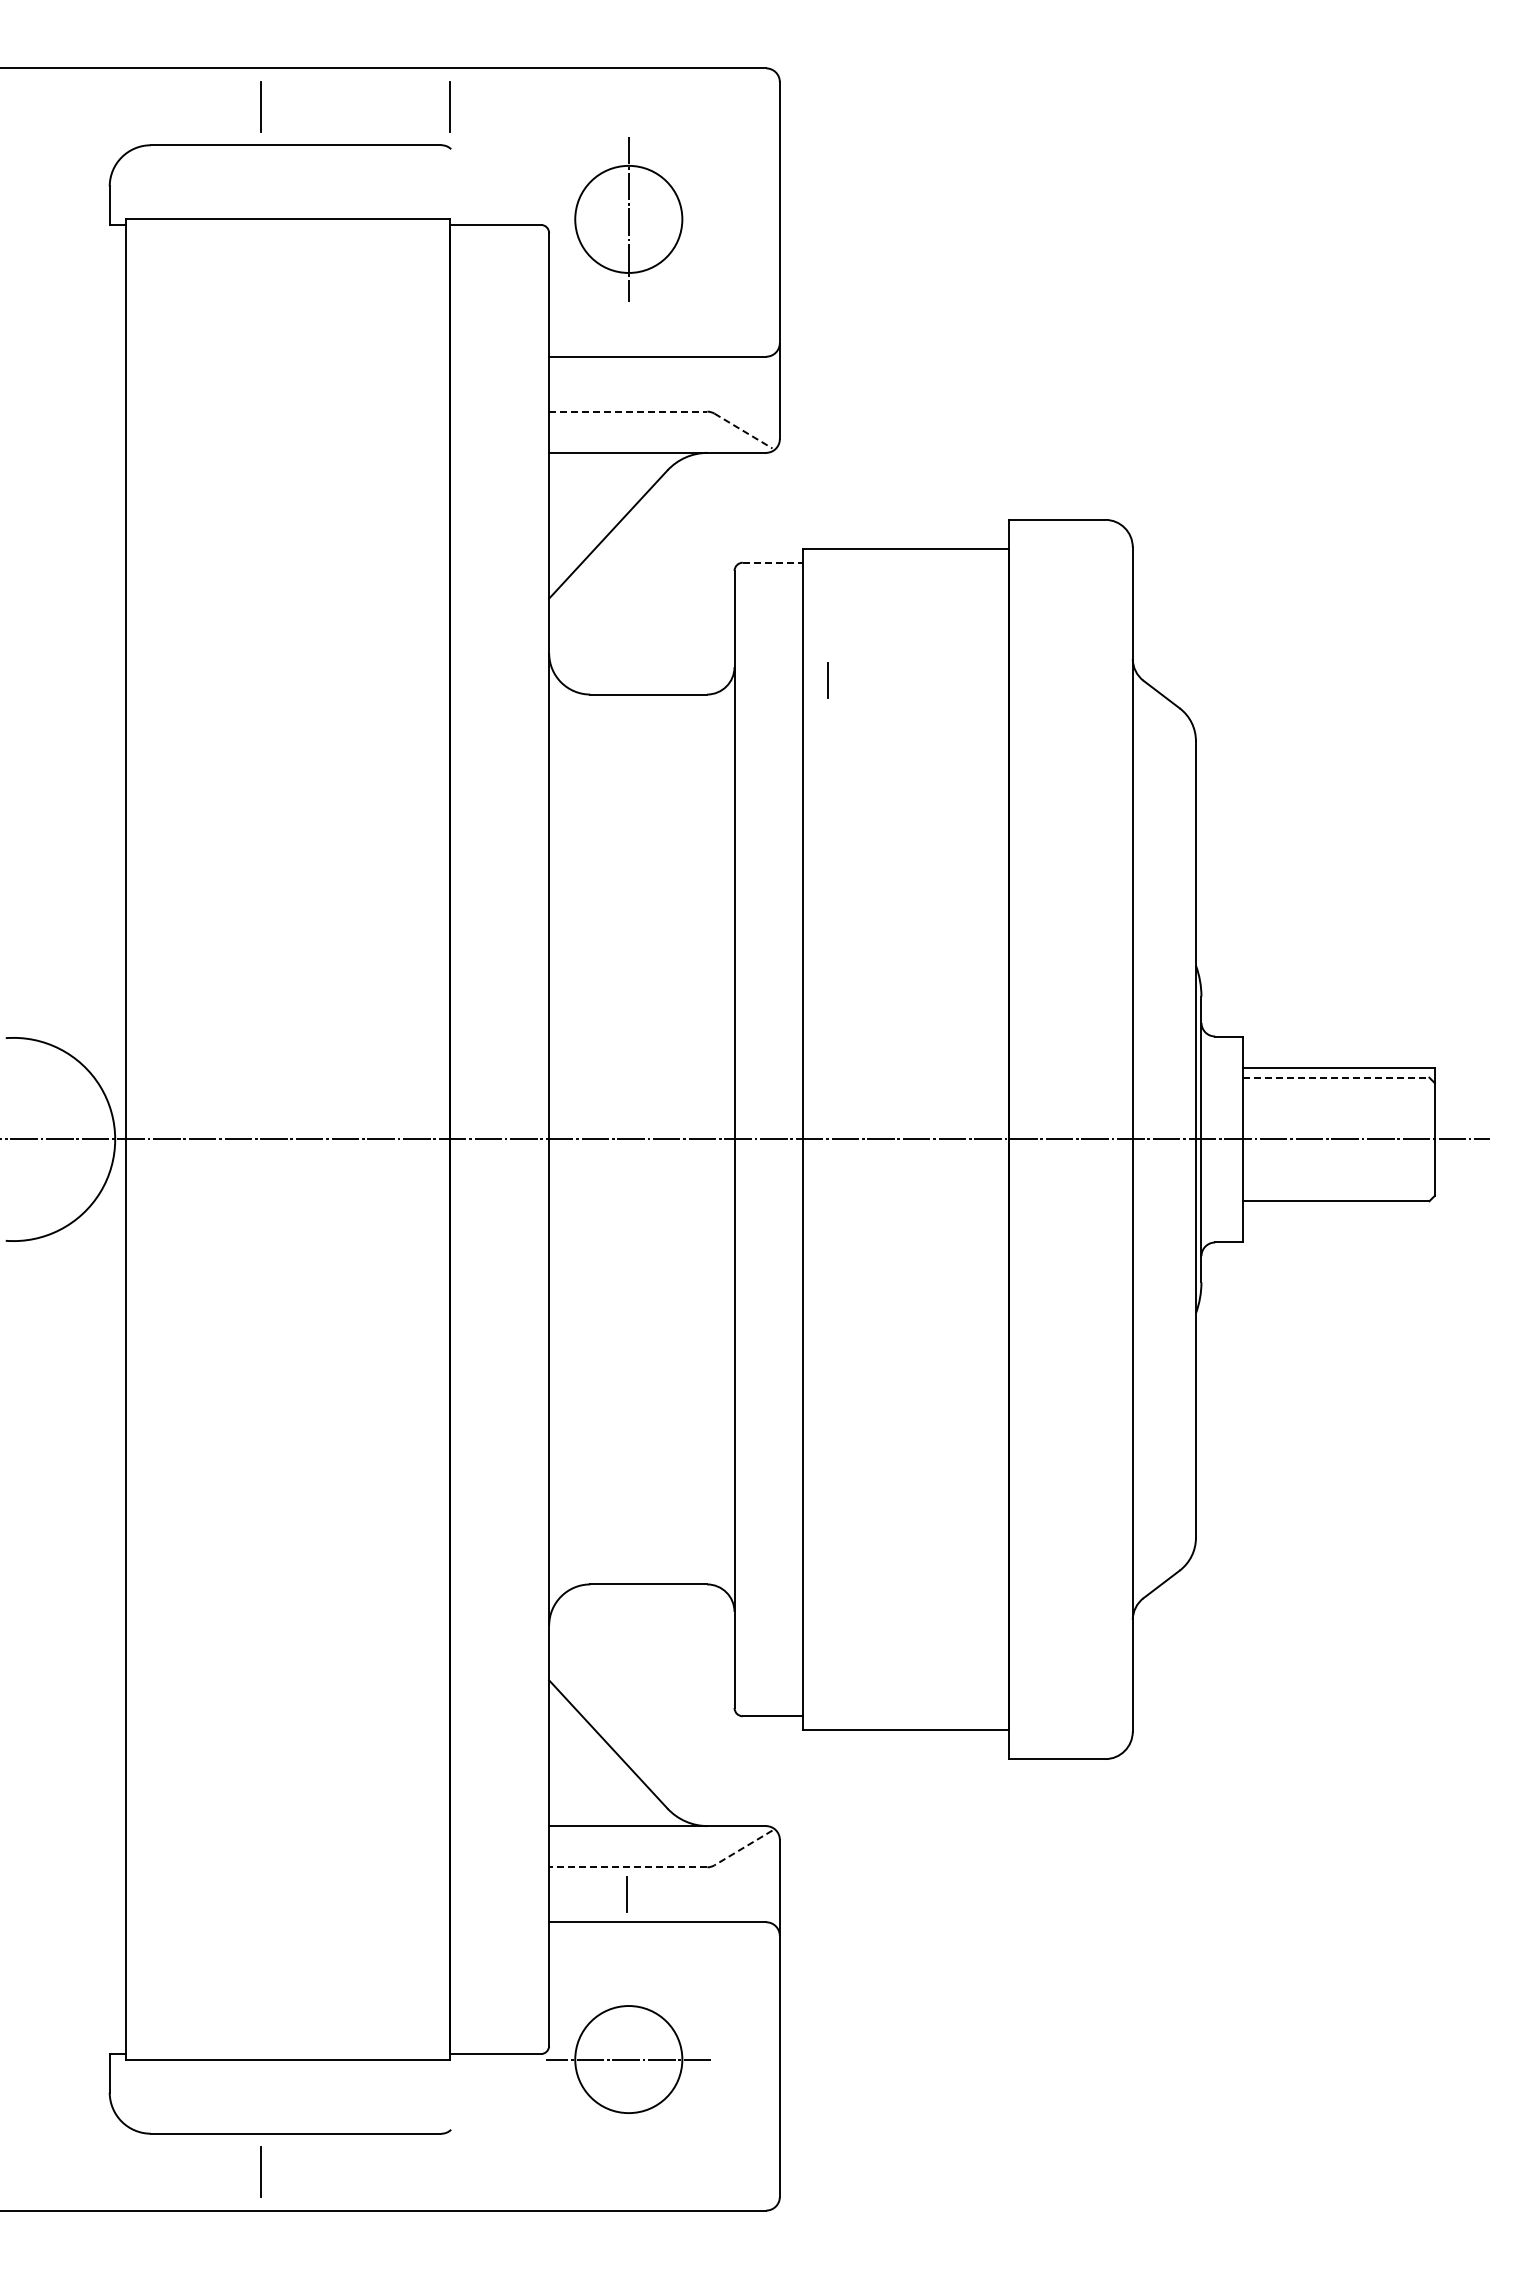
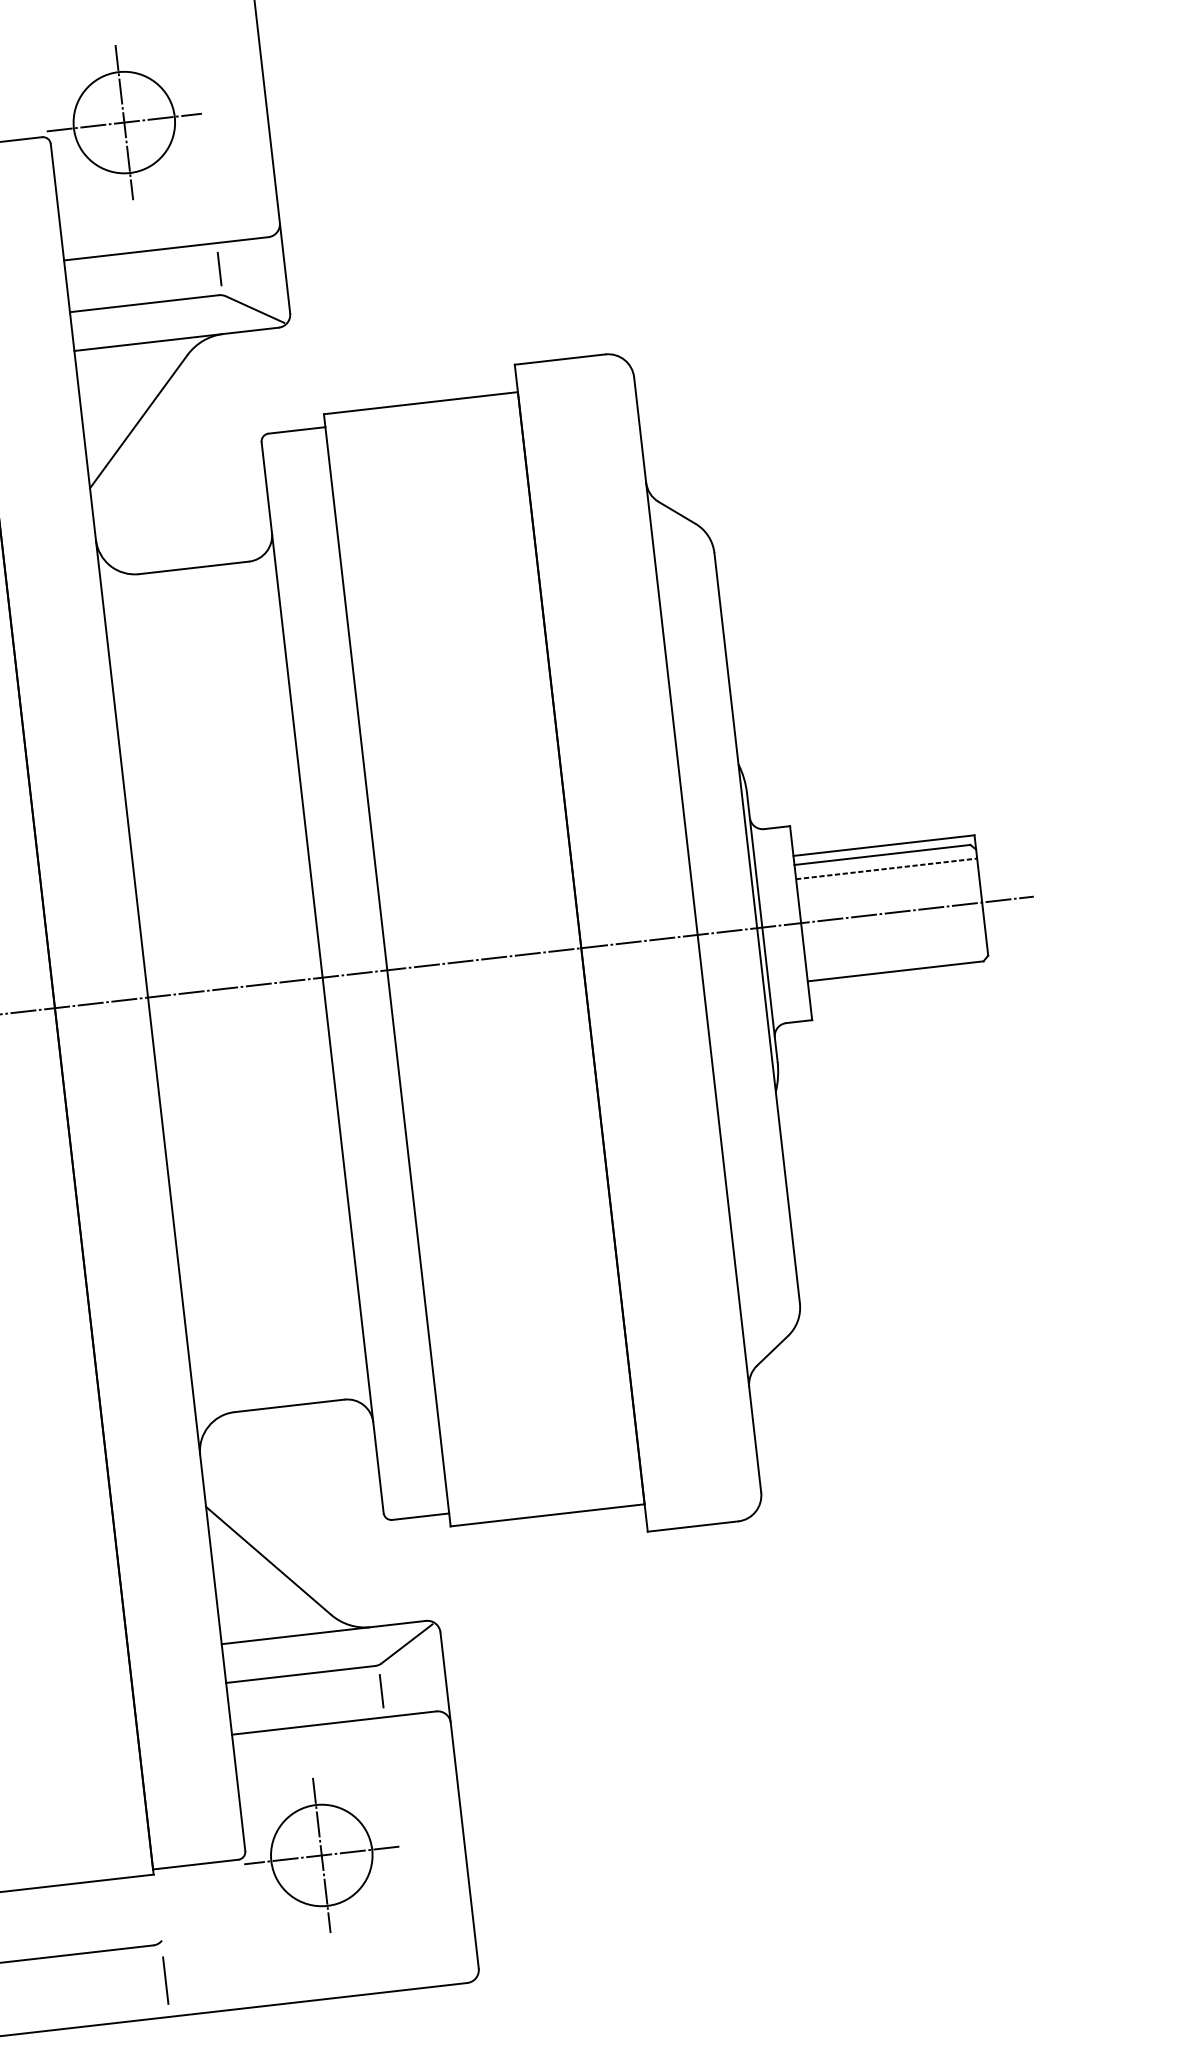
line: (628, 219) -> (124, 122), added
line: (628, 411) -> (144, 303), dashed -> solid
line: (743, 431) -> (255, 310), dashed -> solid
line: (773, 562) -> (297, 430), dashed -> solid
line: (827, 680) -> (218, 269), moved
line: (1336, 1077) -> (882, 854), dashed -> solid
line: (1338, 1092) -> (886, 868), added
line: (743, 1847) -> (407, 1643), dashed -> solid
line: (627, 1867) -> (299, 1674), dashed -> solid
line: (626, 1894) -> (381, 1691), moved
line: (628, 2059) -> (321, 1855), added
line: (449, 2171) -> (164, 1980), added

